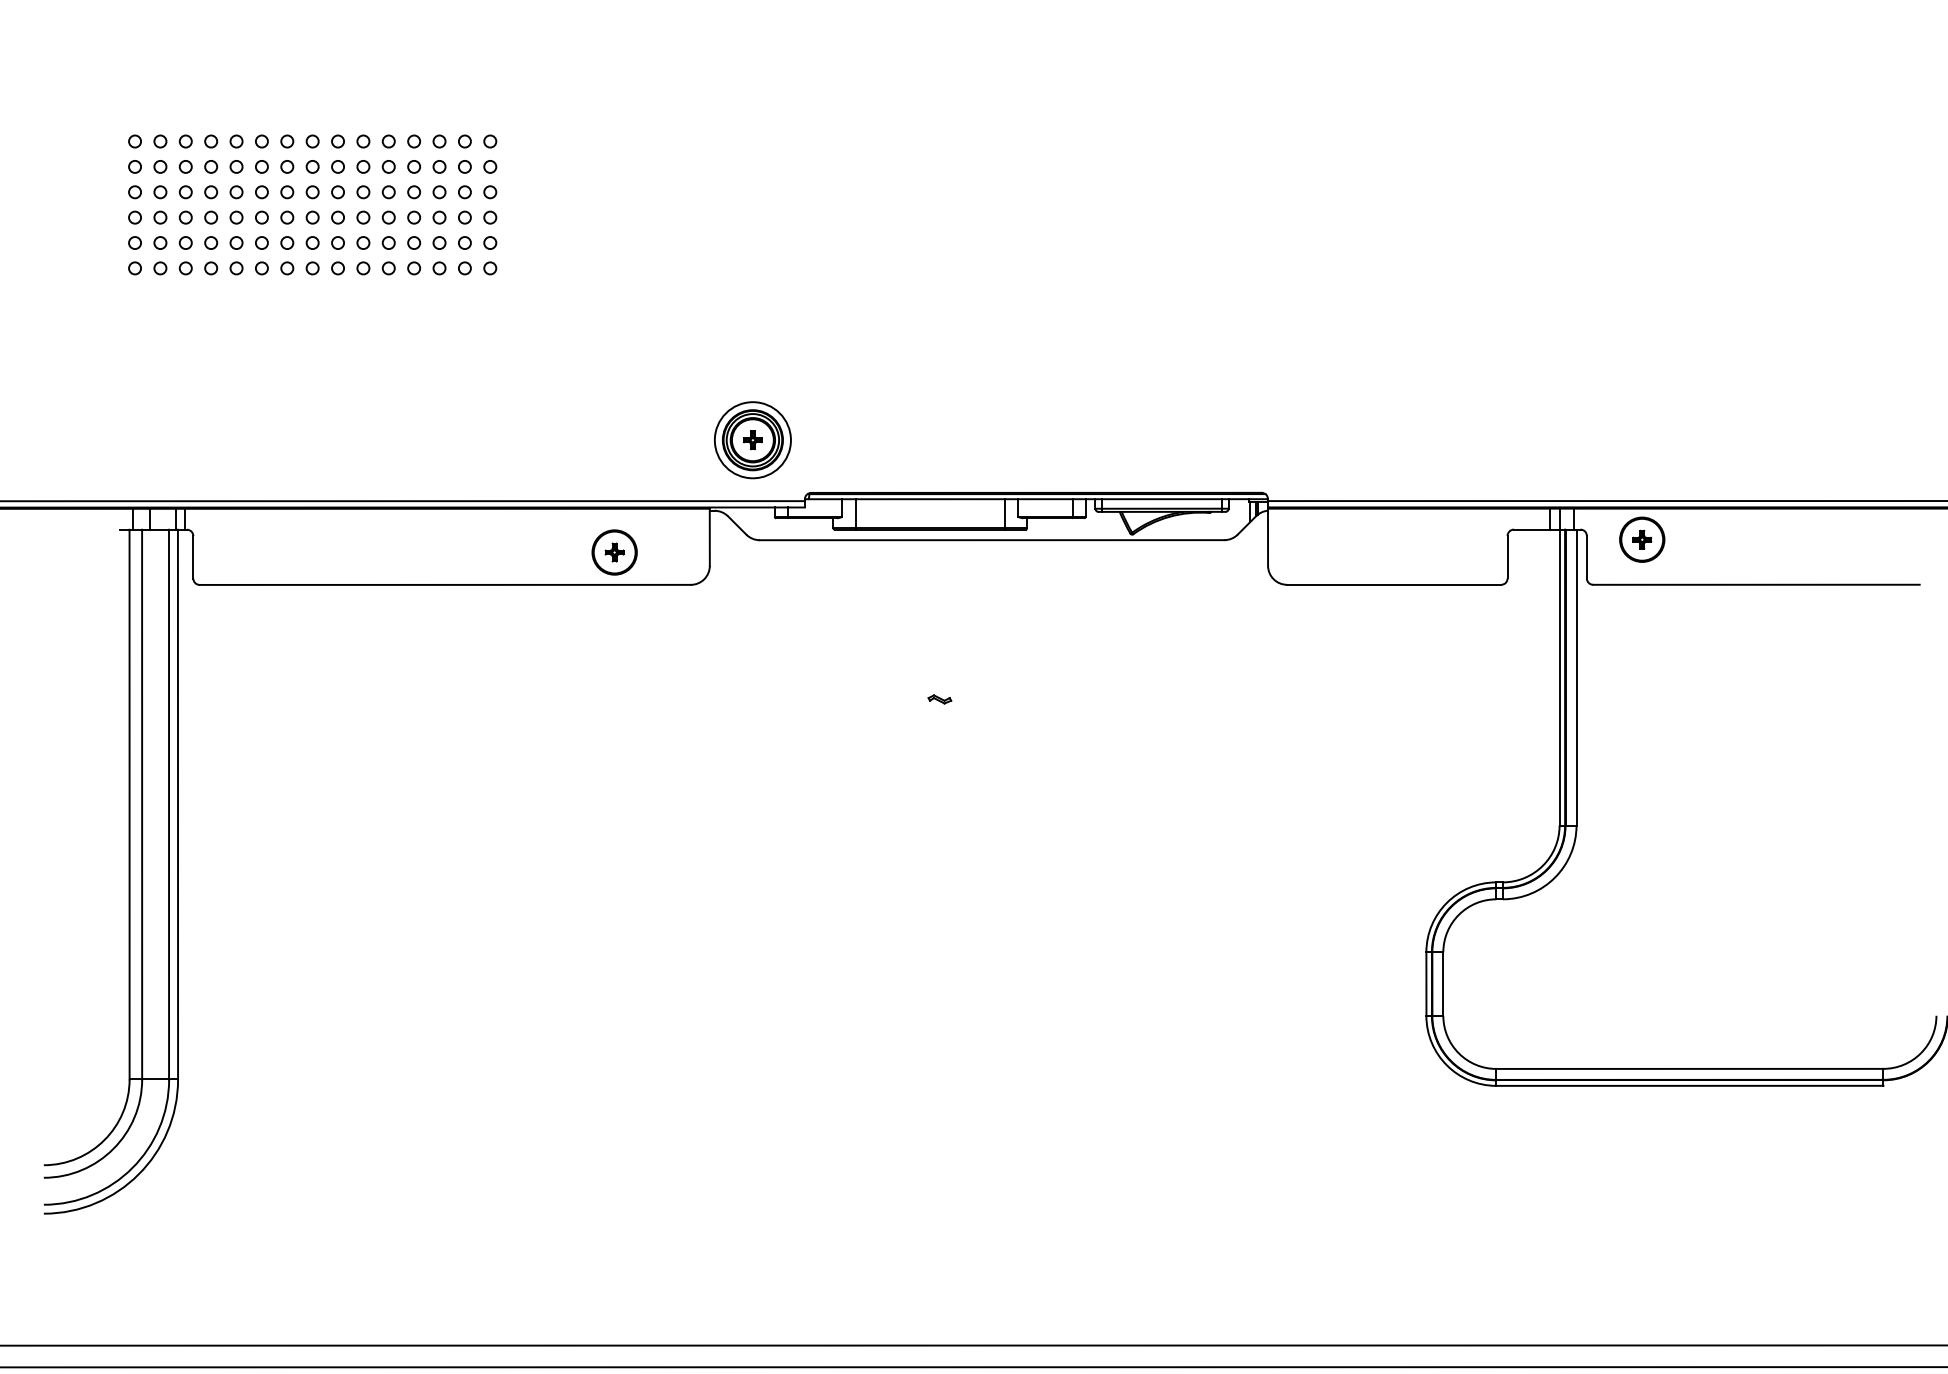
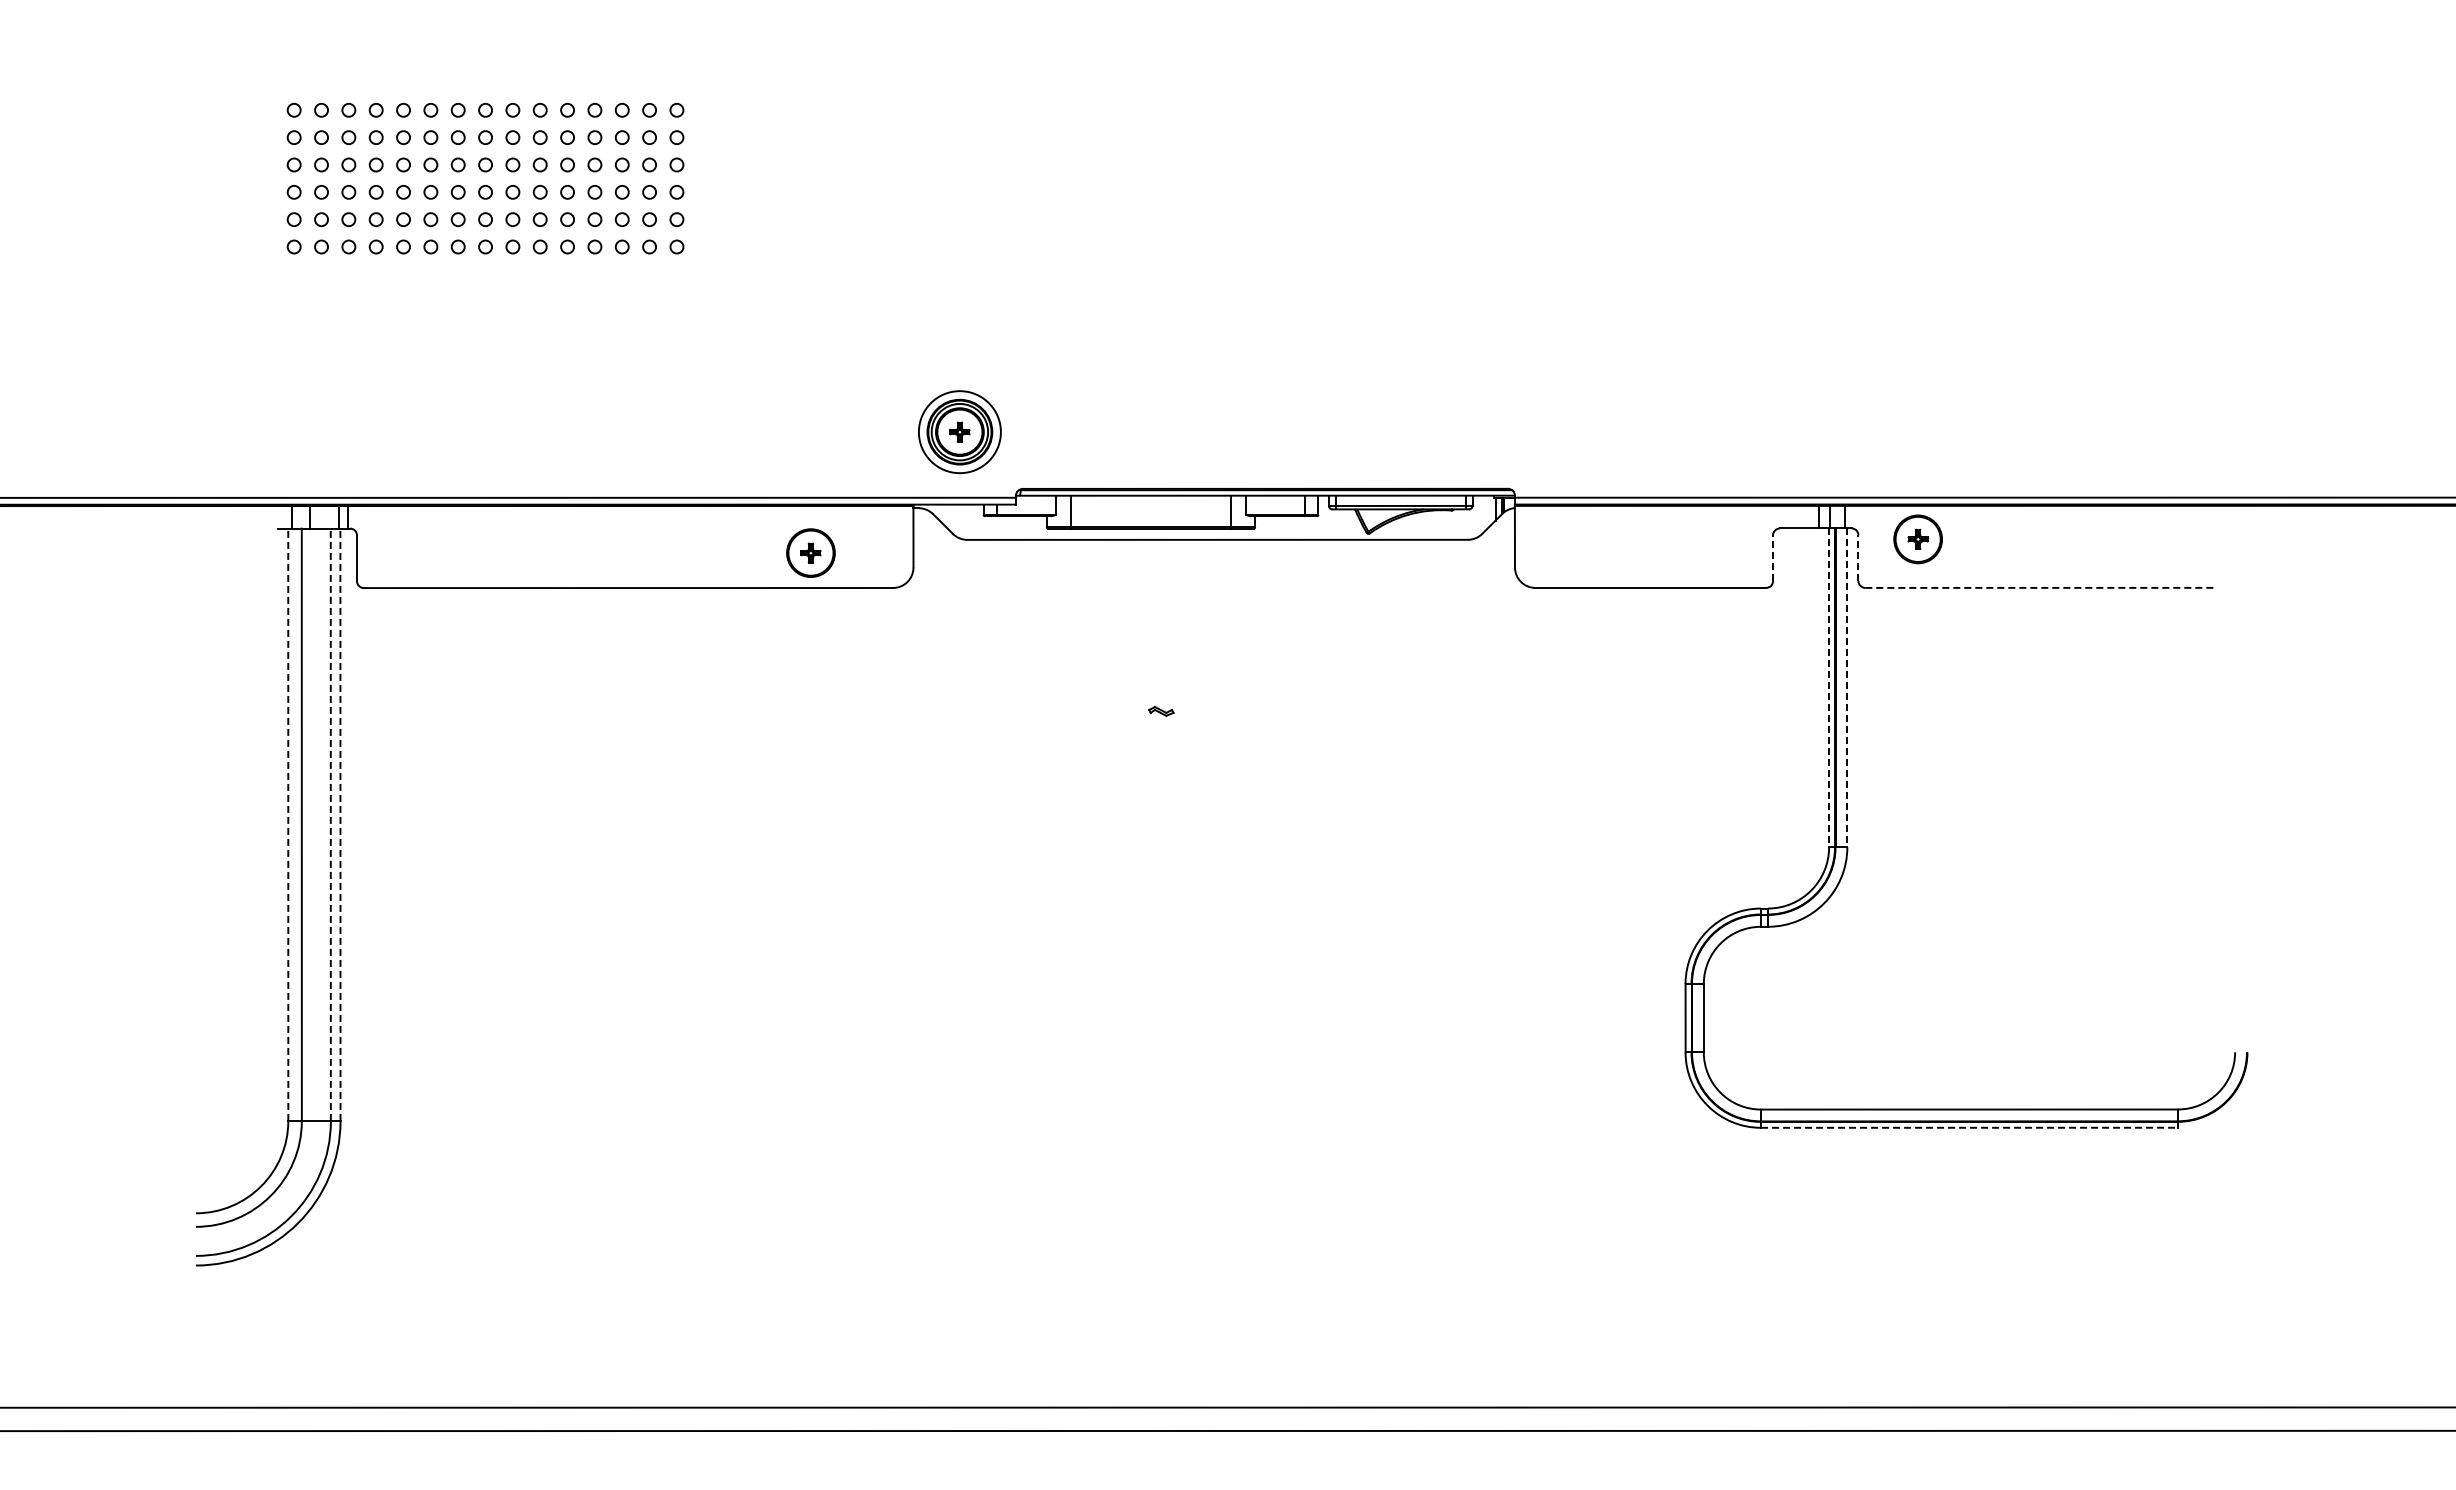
line: (1508, 557) -> (1773, 558), solid -> dashed
line: (1586, 557) -> (1858, 558), solid -> dashed
line: (1756, 584) -> (2041, 587), solid -> dashed
line: (1559, 678) -> (1829, 688), solid -> dashed
line: (1576, 678) -> (1847, 688), solid -> dashed
line: (129, 804) -> (288, 824), solid -> dashed
line: (168, 804) -> (330, 824), solid -> dashed
line: (178, 804) -> (340, 824), solid -> dashed
line: (1690, 1085) -> (1970, 1127), solid -> dashed

